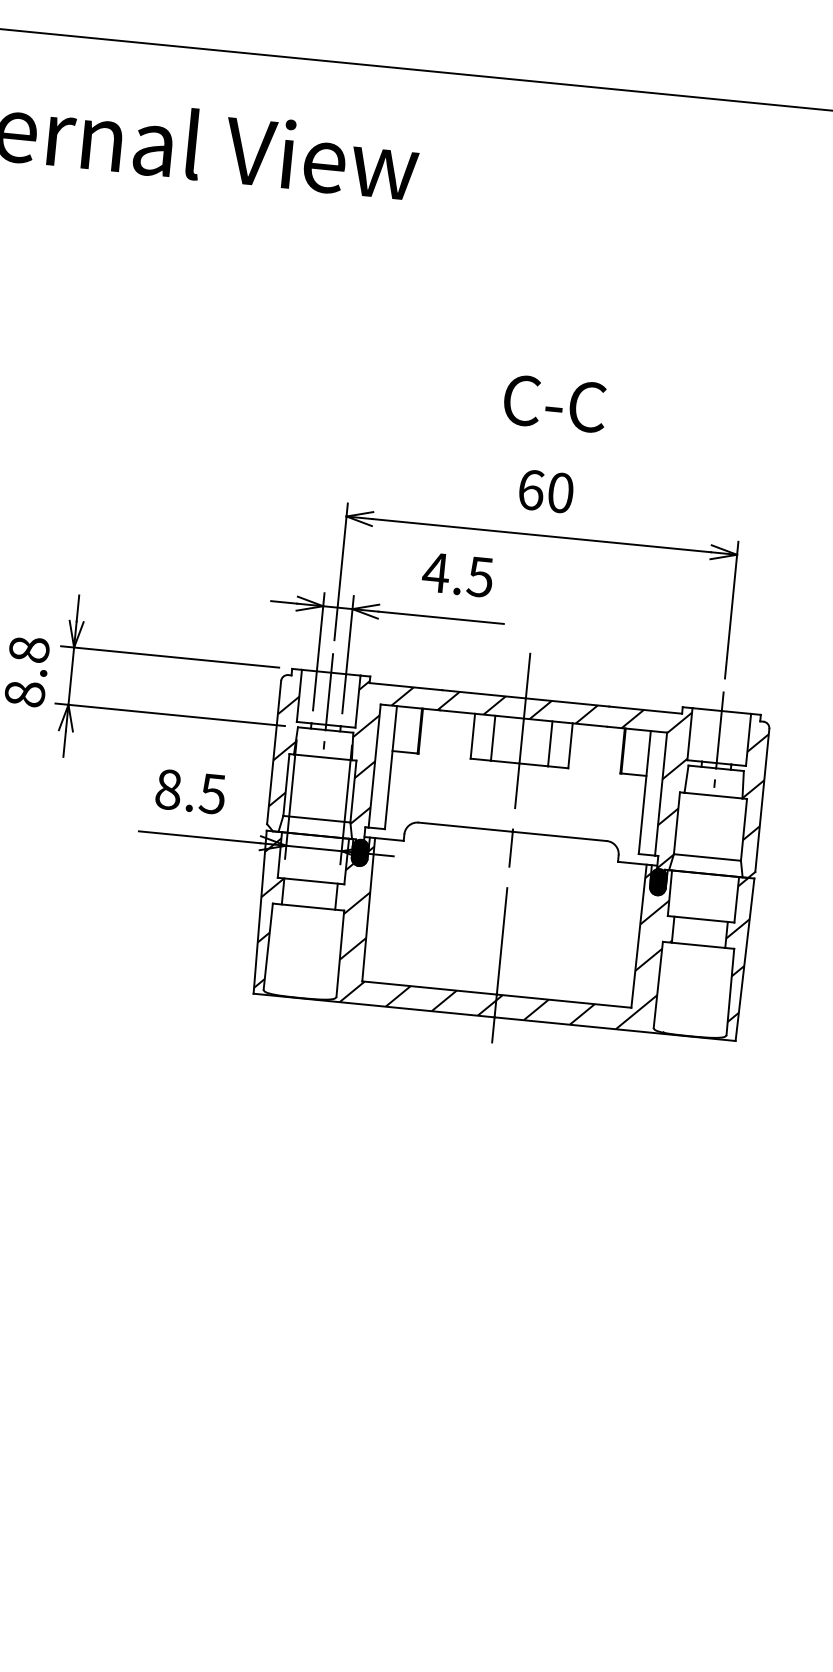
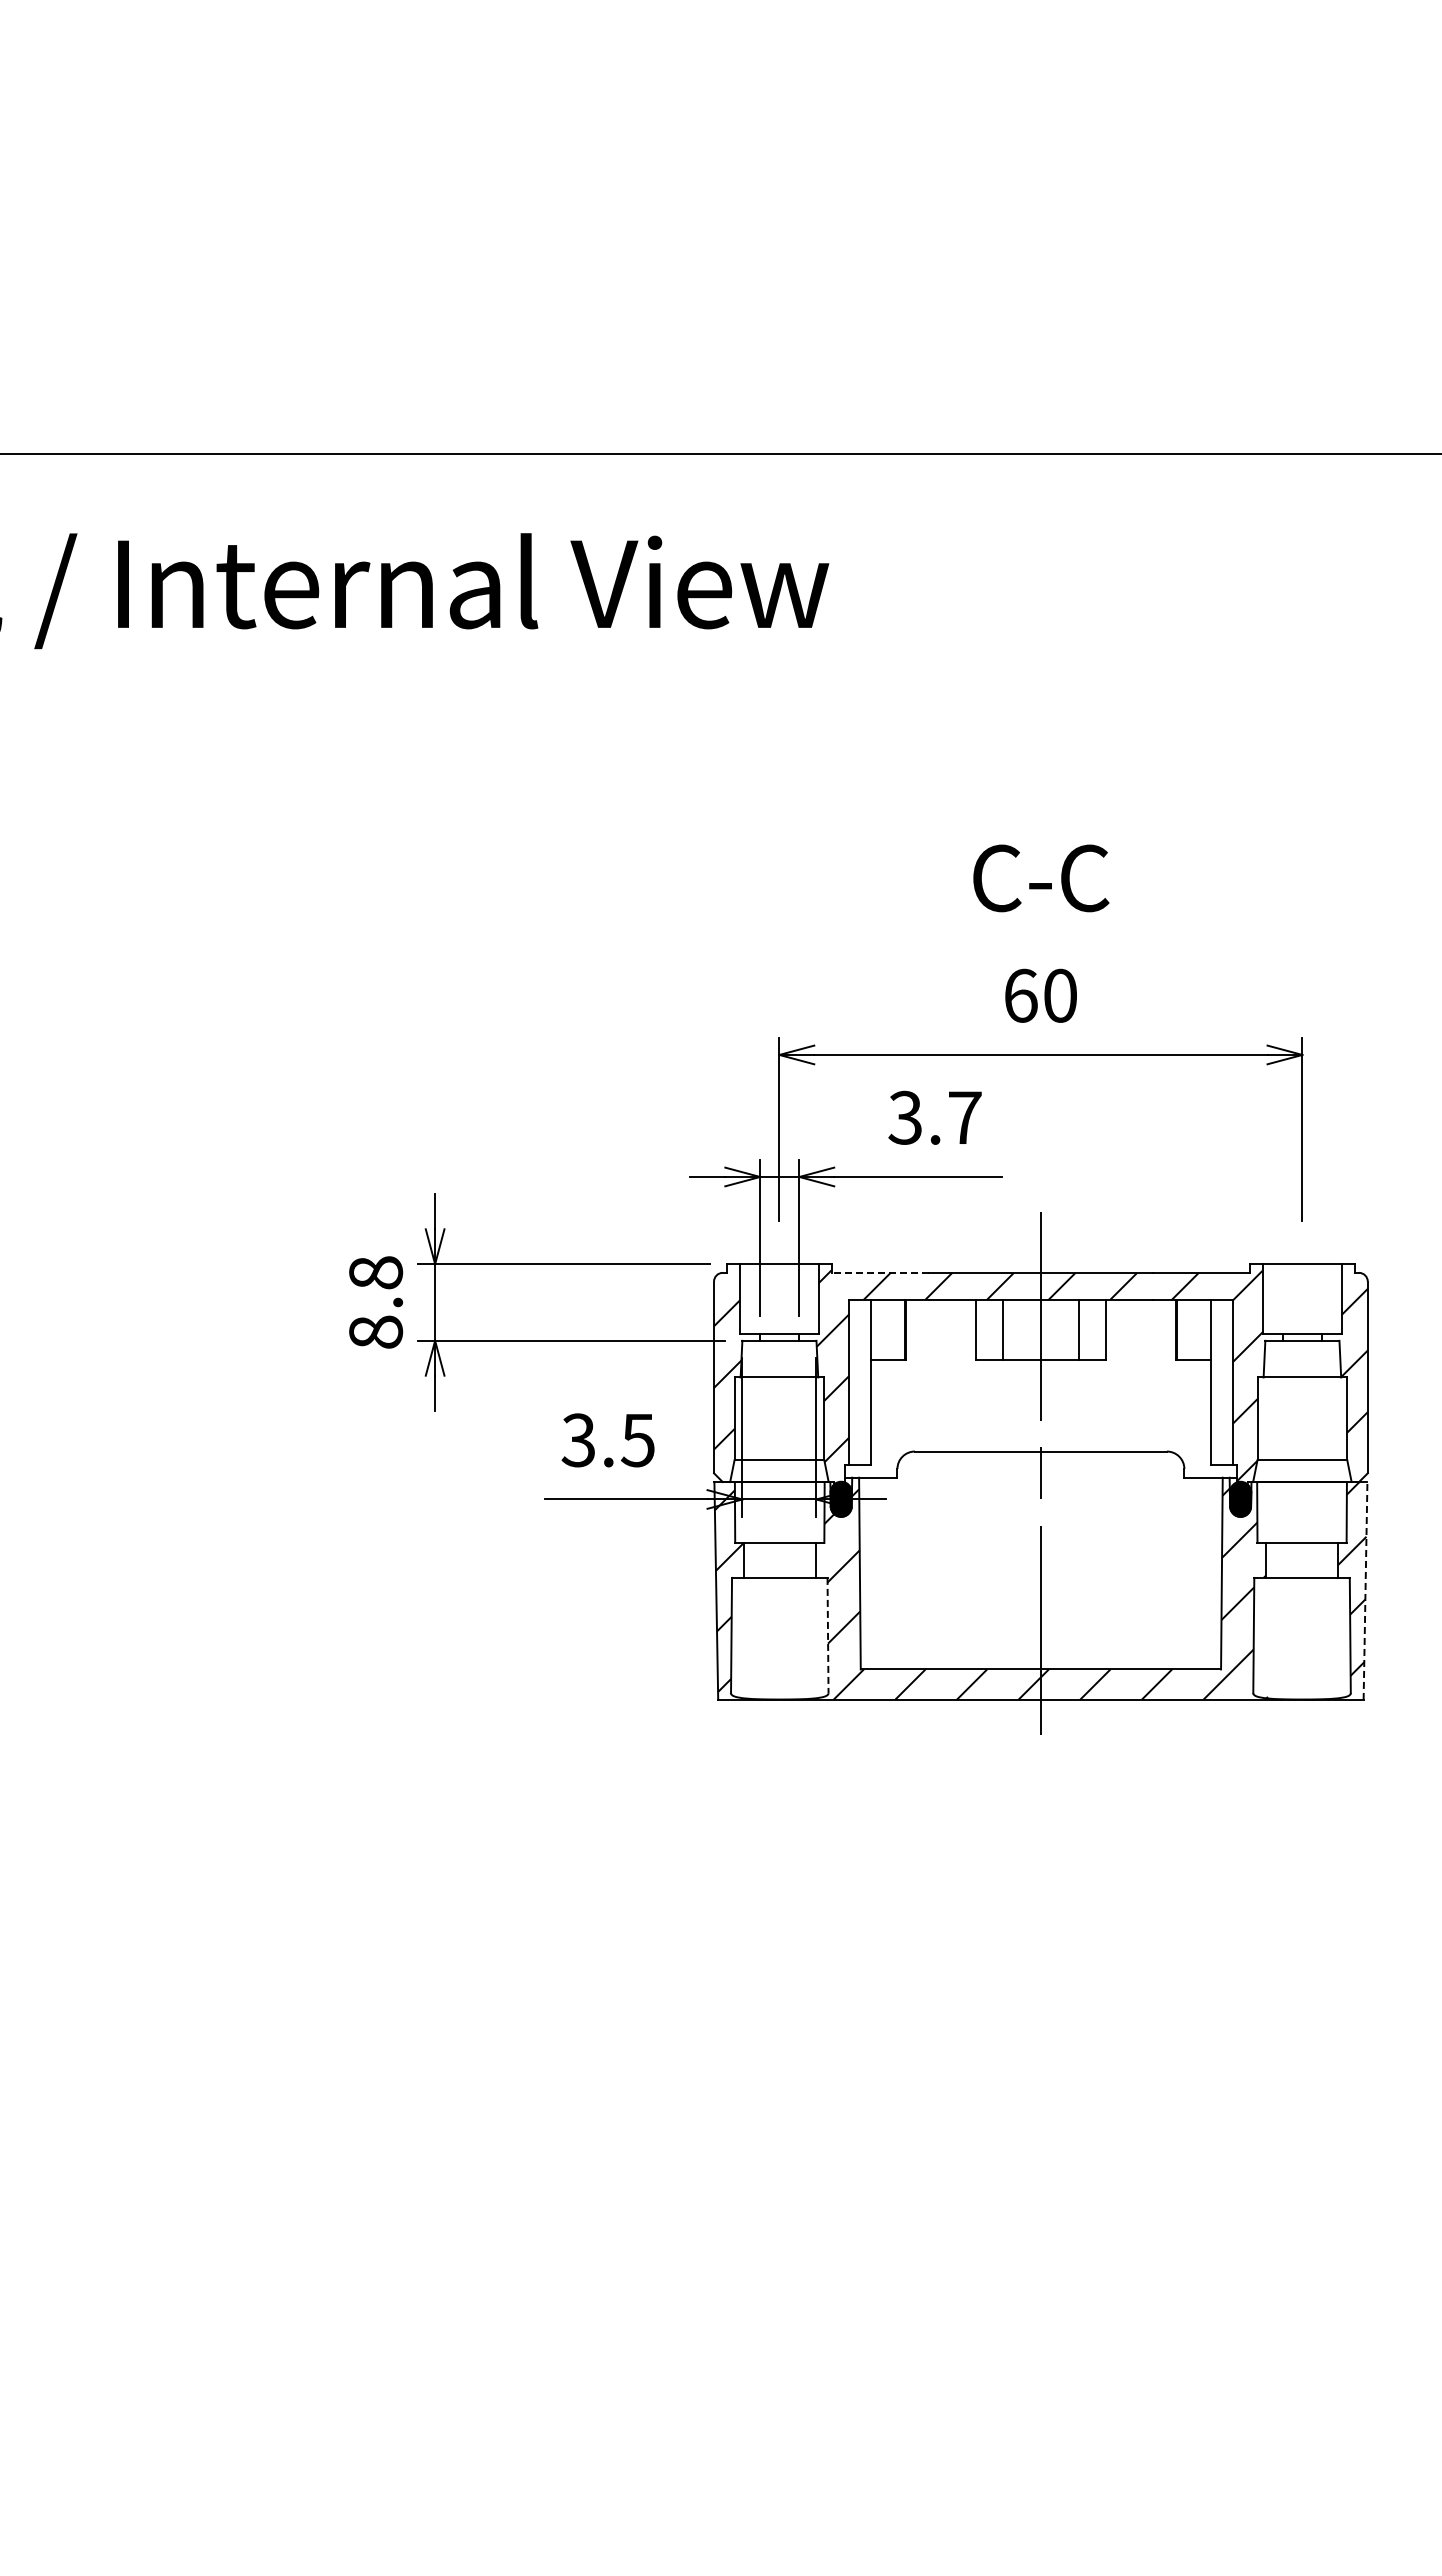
text: (457, 574) -> (934, 1117), 4.5 -> 3.7
line: (406, 686) -> (880, 1272), solid -> dashed
line: (328, 701) -> (779, 1302), removed
line: (719, 739) -> (1302, 1302), removed
text: (168, 789) -> (578, 1440), 8.5 -> 3.5
line: (340, 953) -> (828, 1635), solid -> dashed
line: (744, 960) -> (1365, 1591), solid -> dashed

